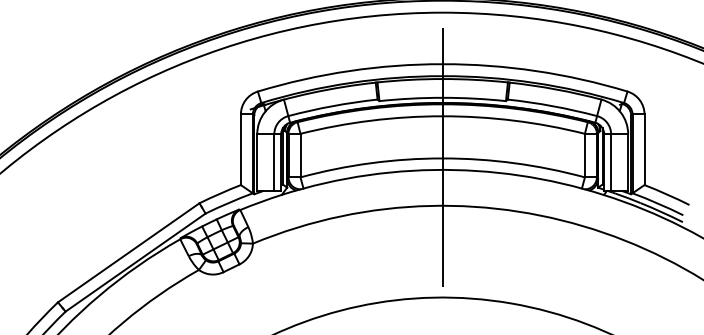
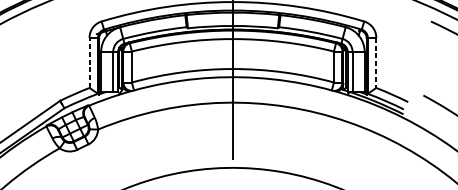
line: (240, 149) -> (89, 62), solid -> dashed
line: (644, 150) -> (376, 63), solid -> dashed

